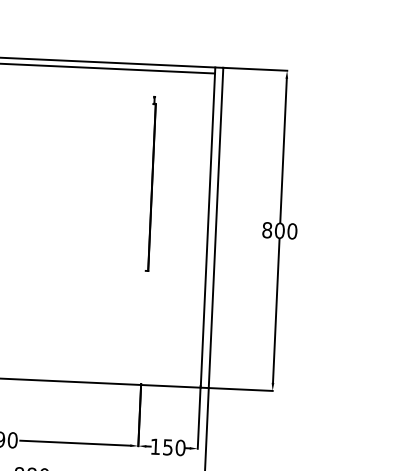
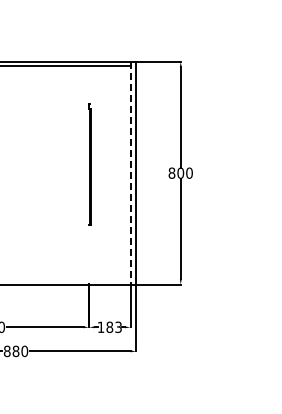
line: (150, 183) -> (89, 164), moved
line: (207, 227) -> (130, 173), solid -> dashed
text: (173, 446) -> (113, 326), 150 -> 183

